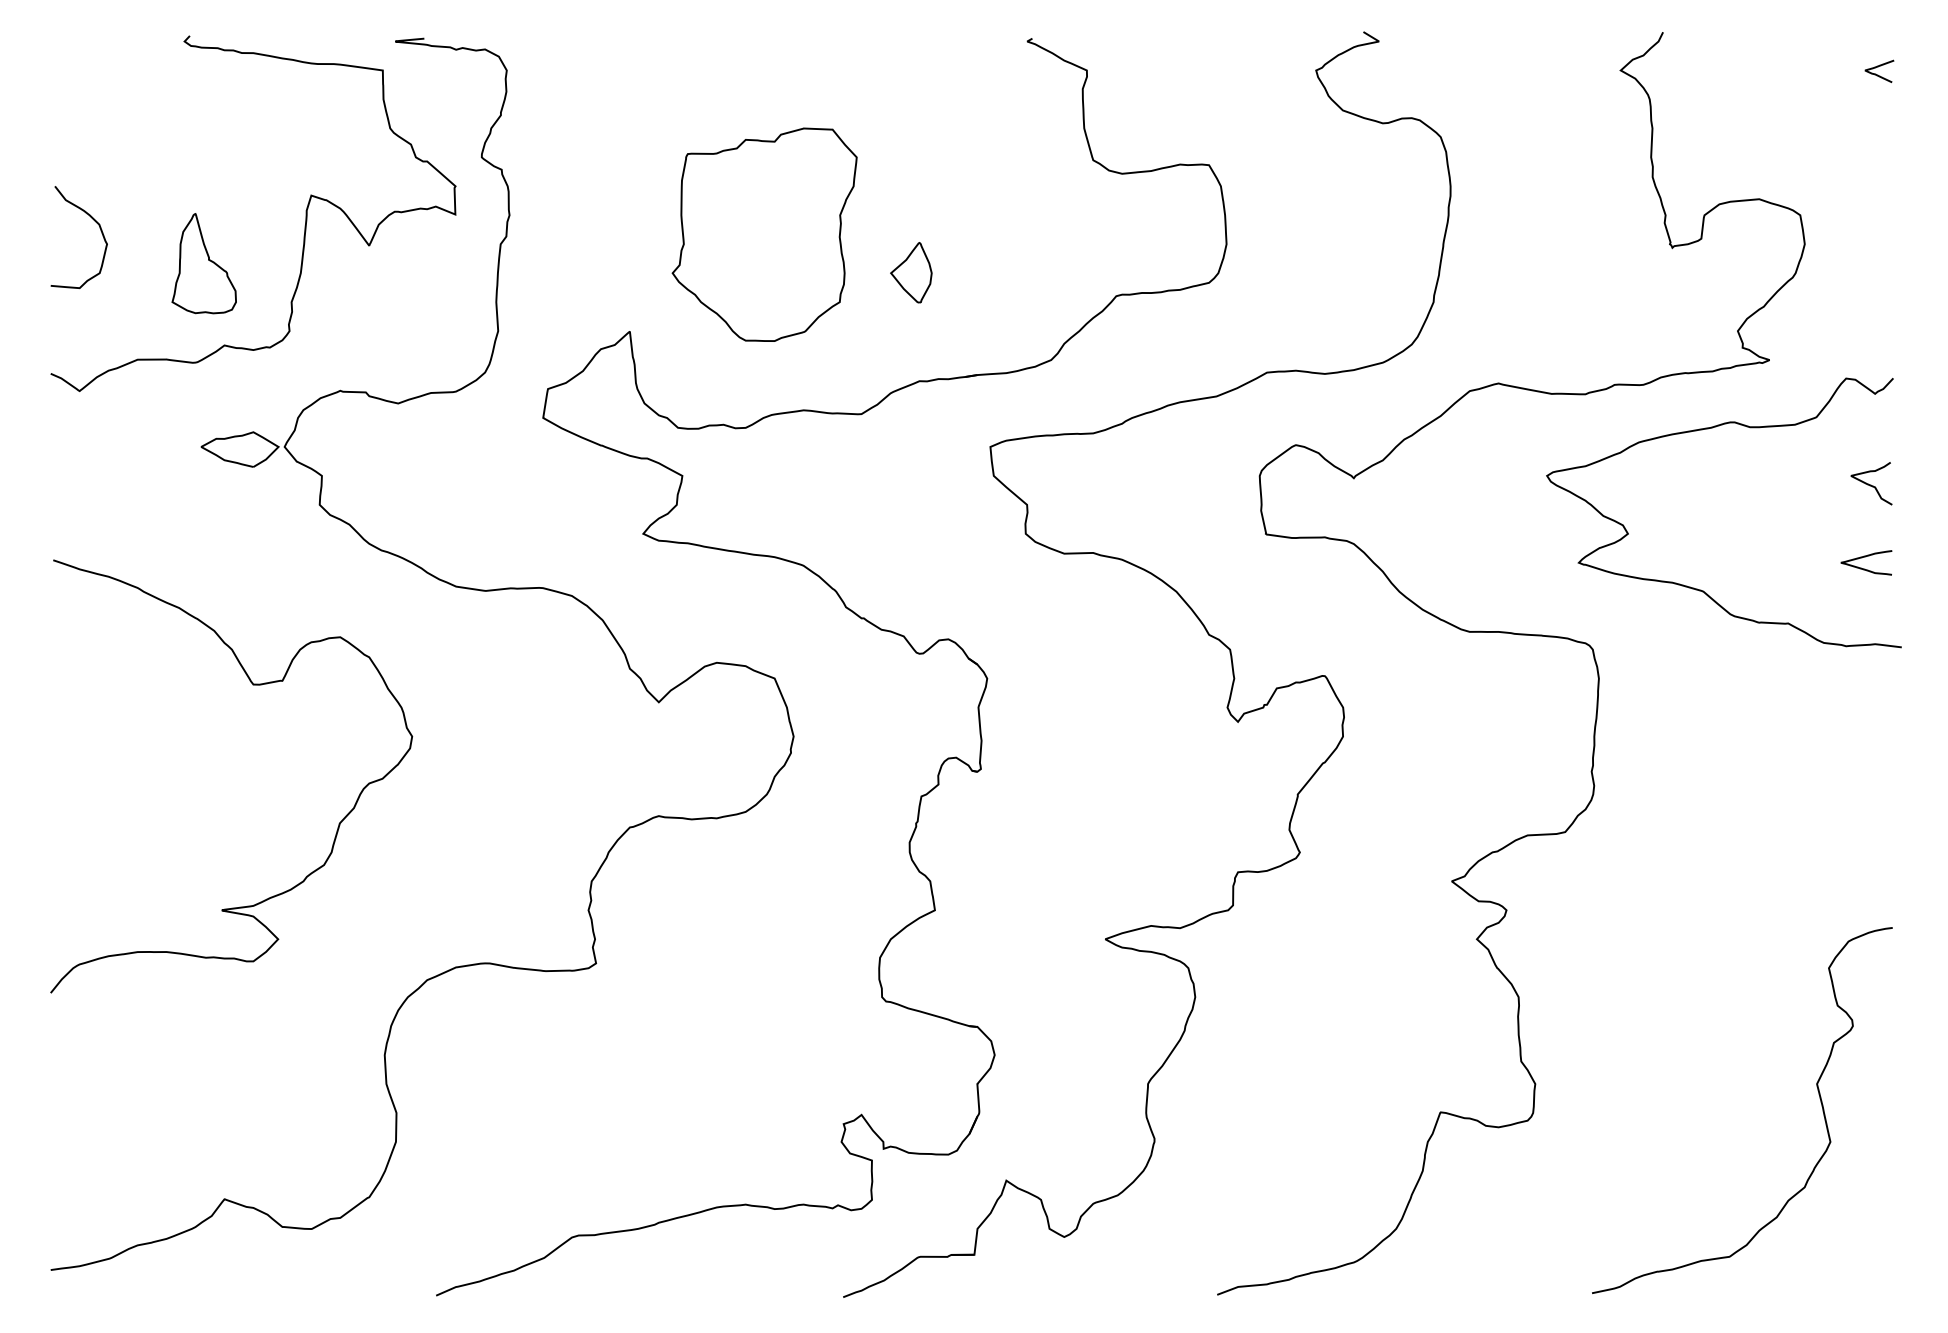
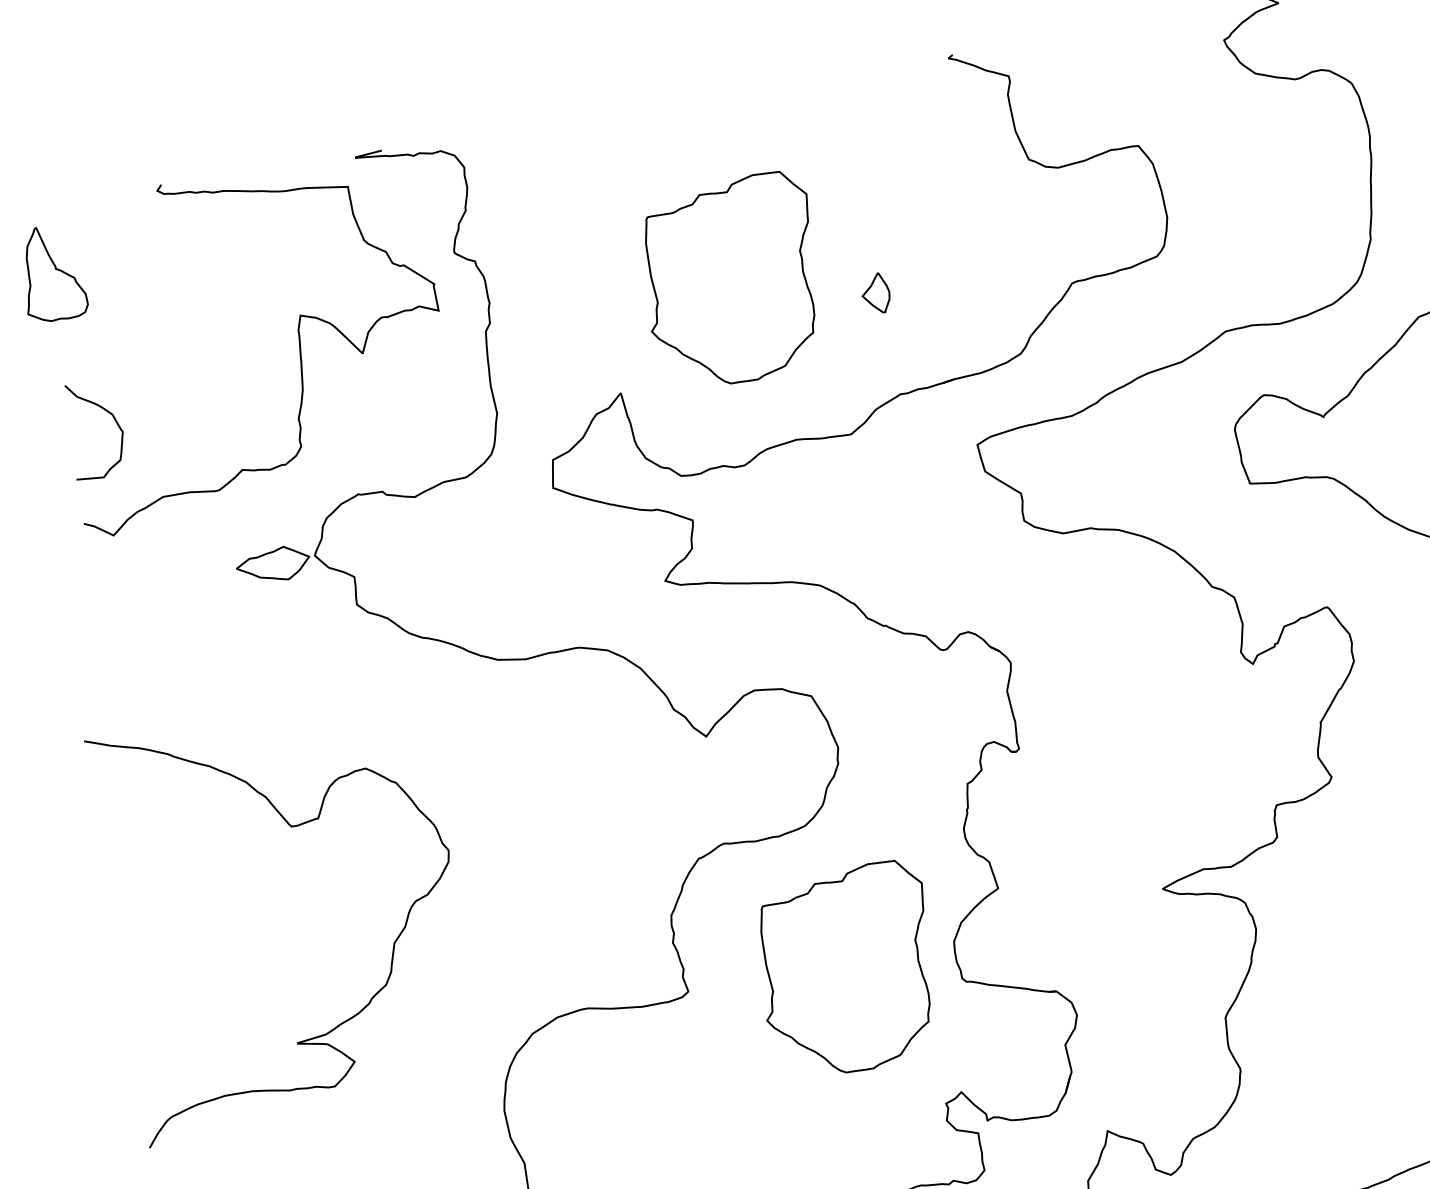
curve: (94, 221) -> (107, 412), moved
part: (203, 263) -> (51, 273), moved
part: (911, 272) -> (875, 293), size x0.7
curve: (253, 685) -> (291, 827), moved
part: (764, 968) -> (847, 969), added

